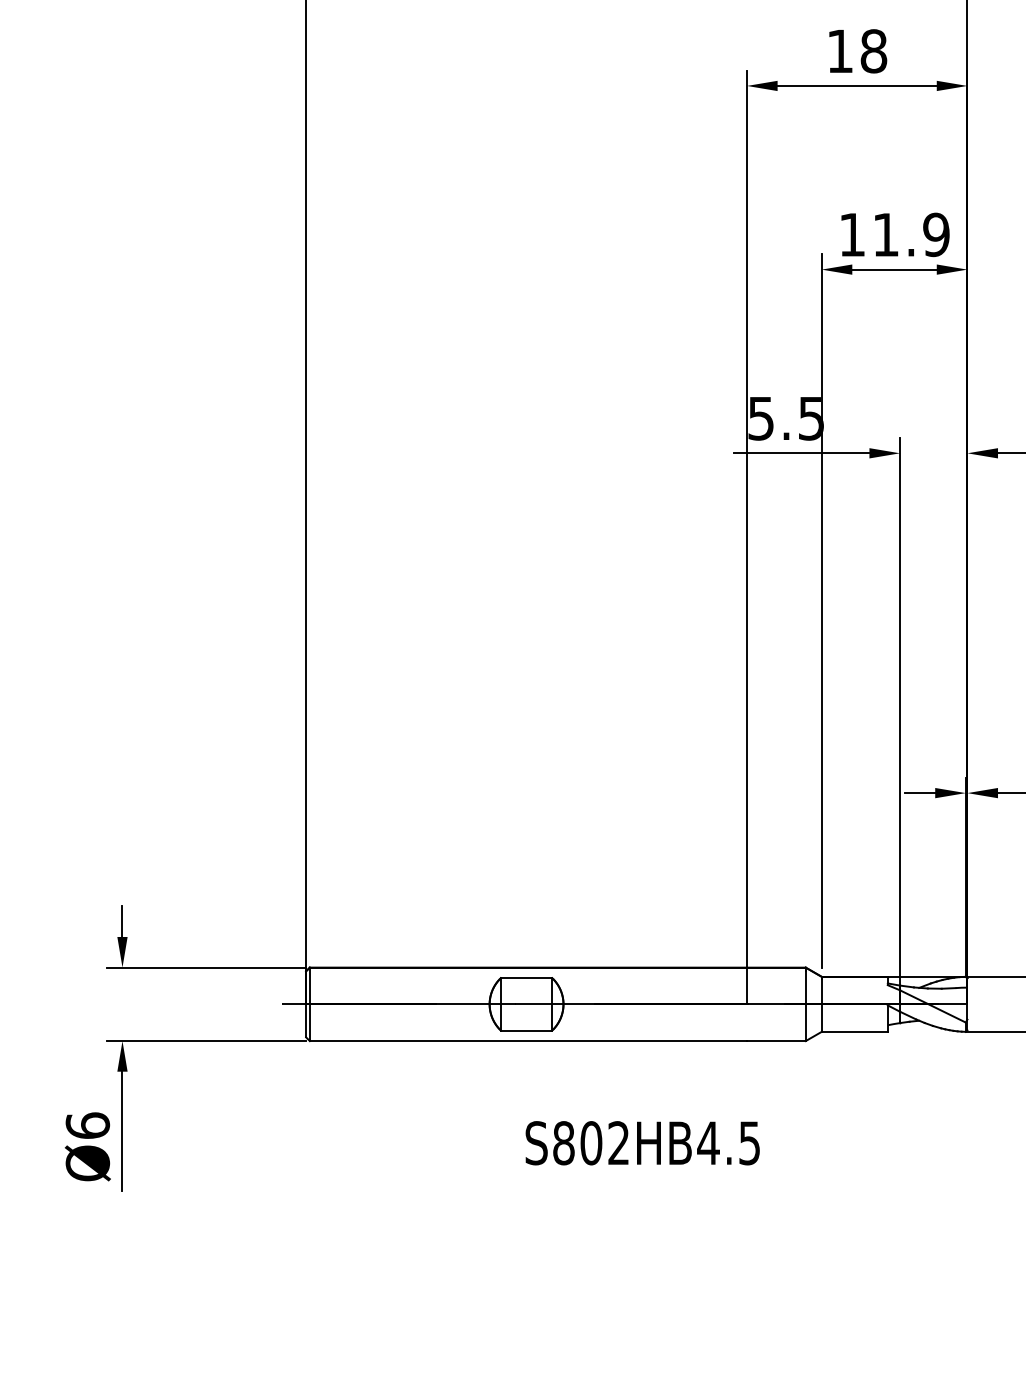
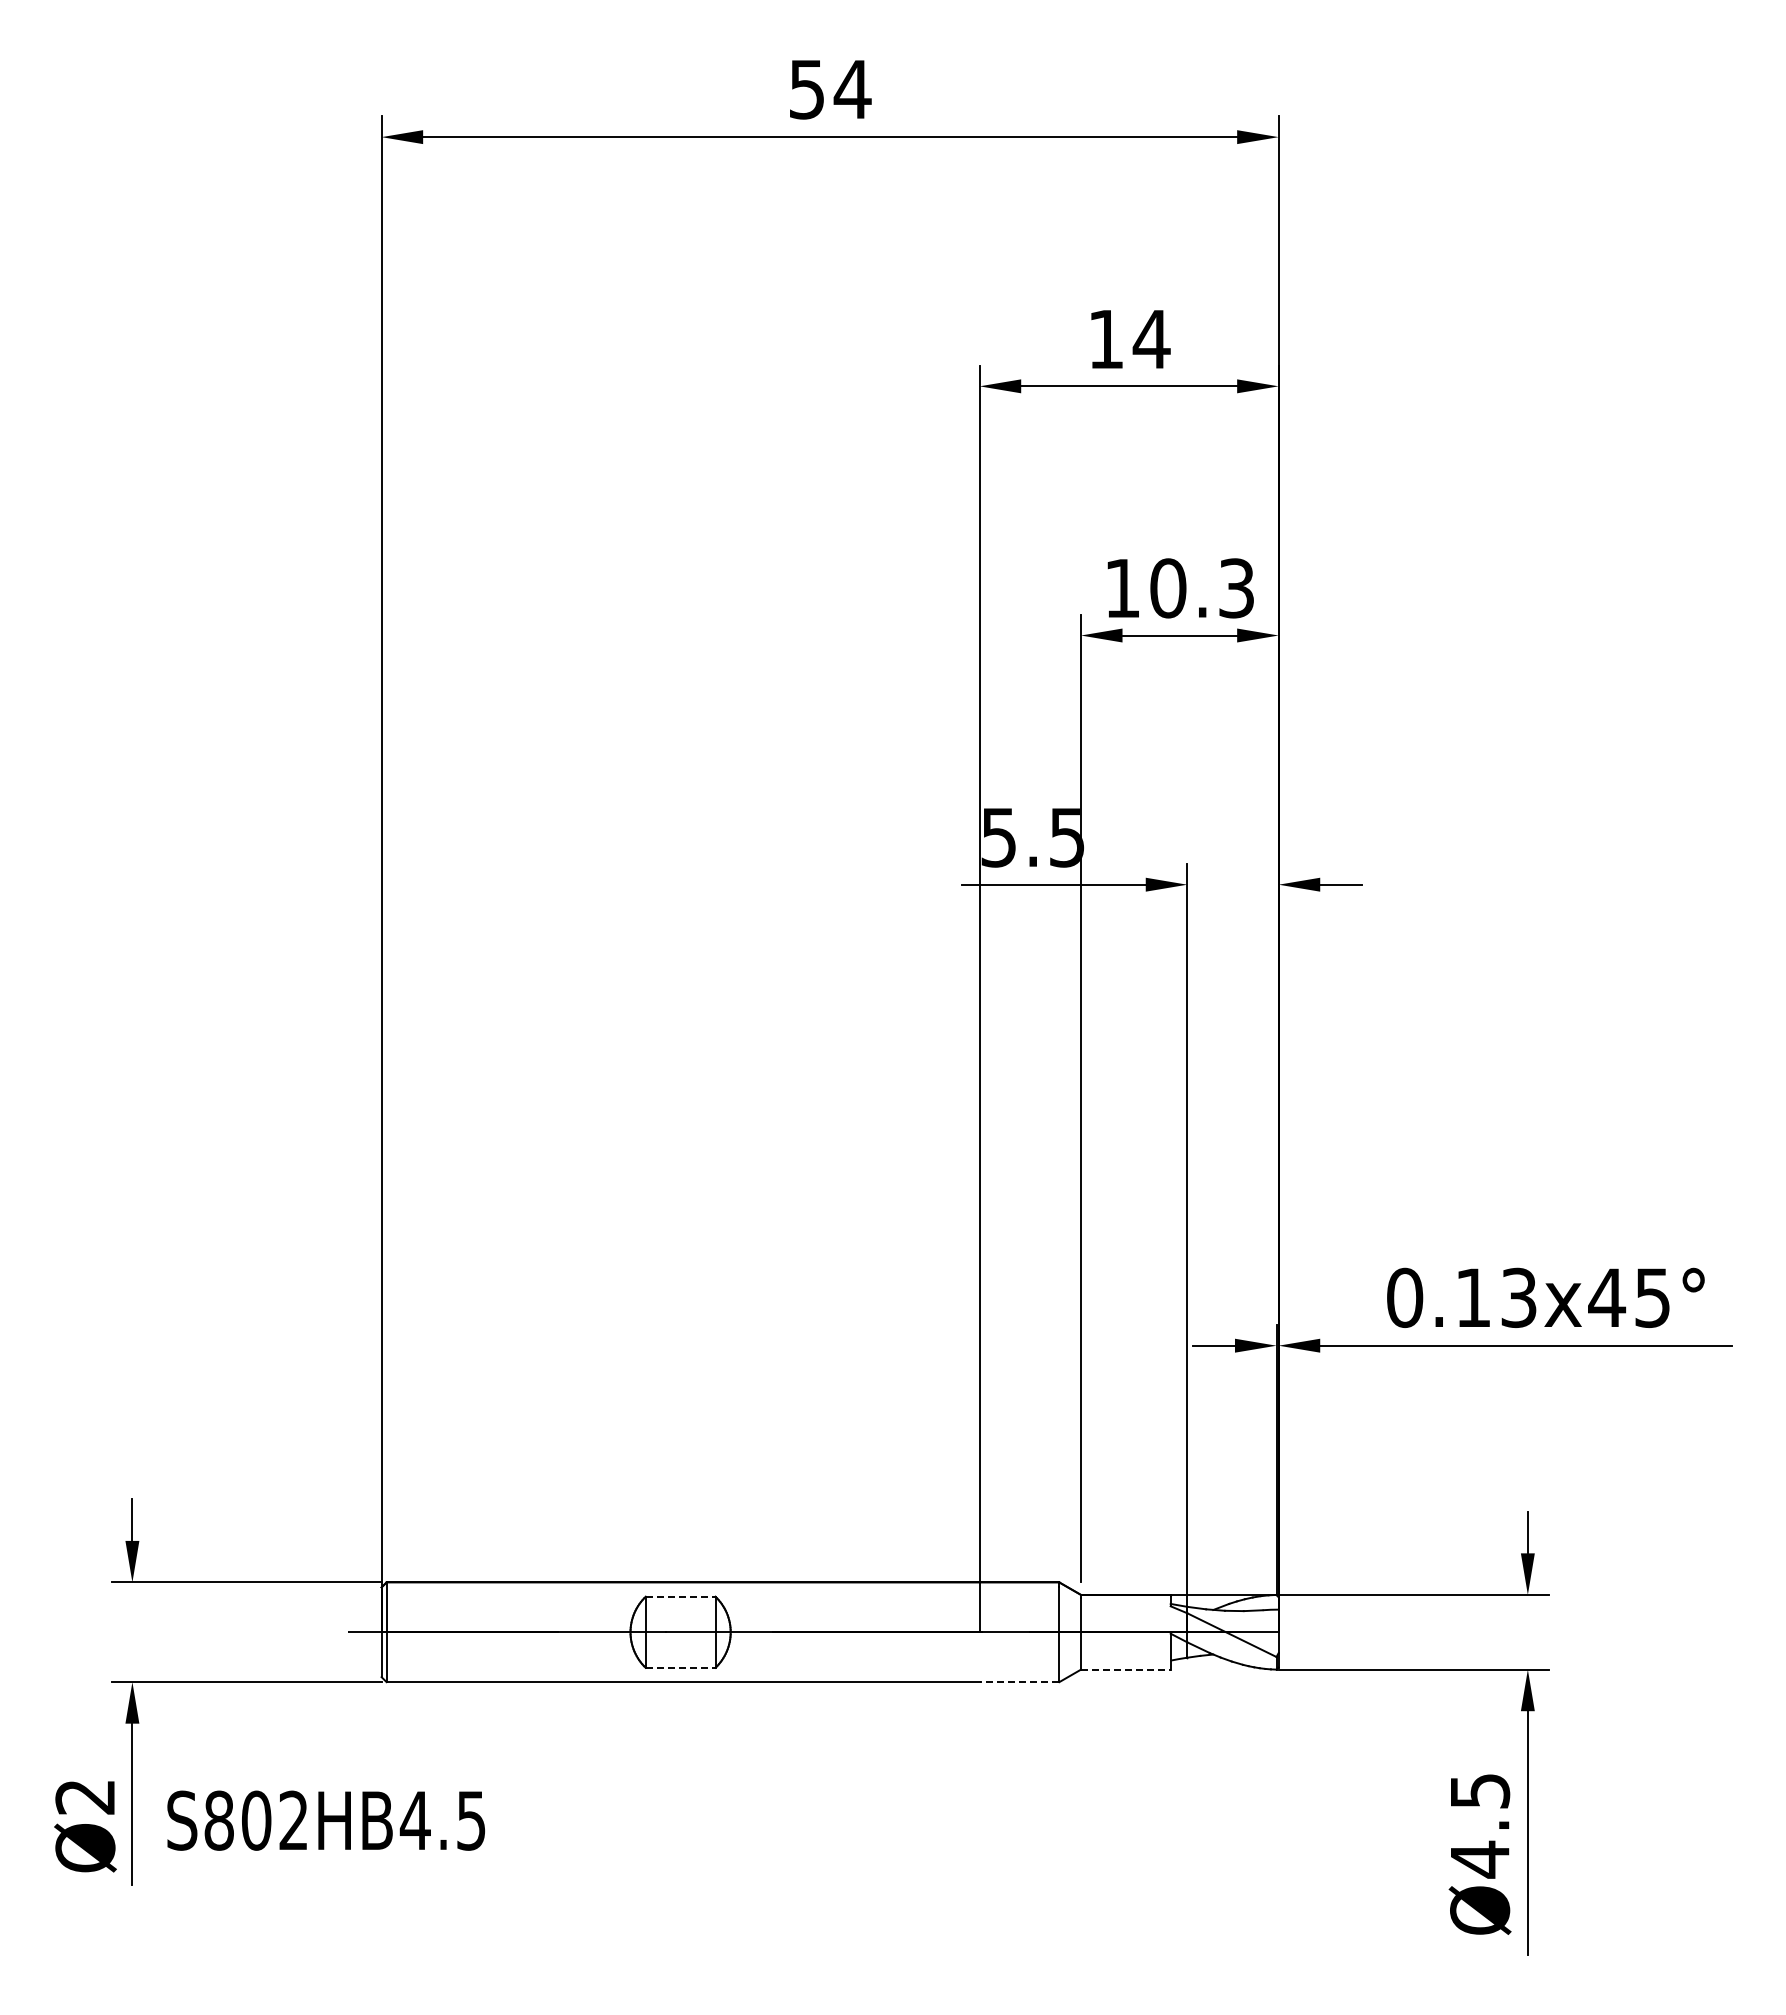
text: (873, 51) -> (1151, 339), 18 -> 14
text: (911, 234) -> (1202, 588), 11.9 -> 10.3
line: (526, 977) -> (680, 1596), solid -> dashed
line: (526, 1030) -> (680, 1667), solid -> dashed
line: (854, 1031) -> (1125, 1669), solid -> dashed
line: (776, 1041) -> (1019, 1682), solid -> dashed
text: (87, 1125) -> (85, 1796), Ø6 -> Ø2
text: (642, 1143) -> (325, 1820), moved

